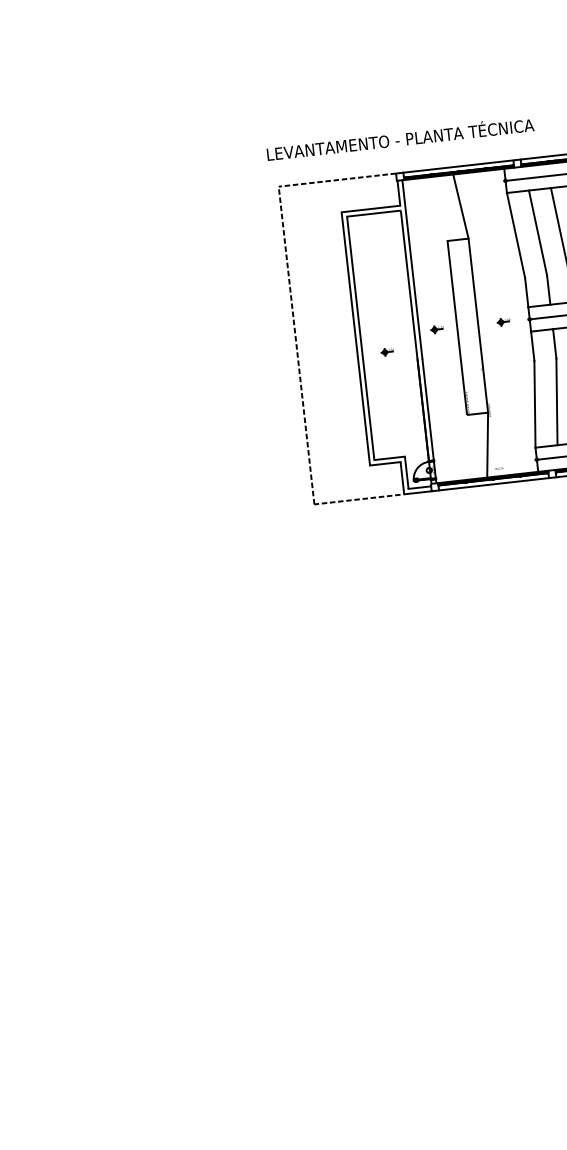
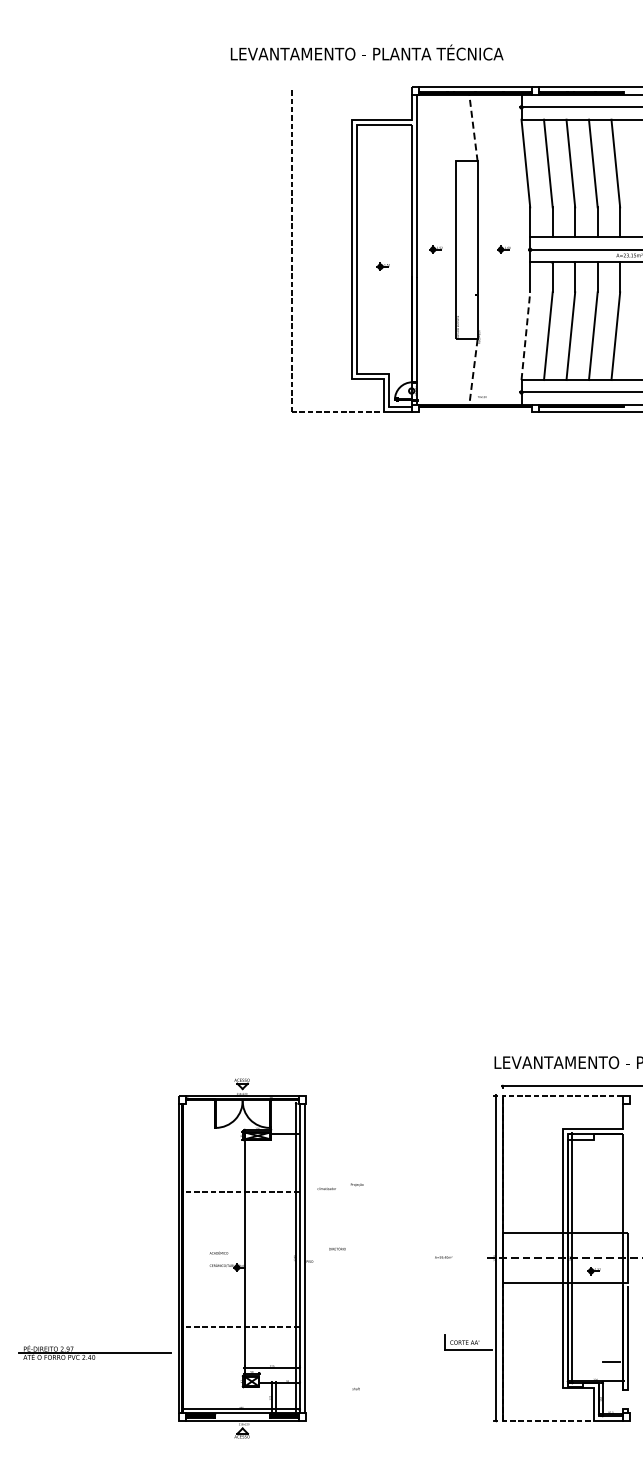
text: (399, 138) -> (366, 52), moved
line: (337, 180) -> (351, 87), removed
line: (460, 205) -> (473, 127), solid -> dashed
line: (534, 403) -> (525, 335), solid -> dashed
line: (487, 445) -> (473, 372), solid -> dashed
line: (494, 484) -> (475, 412), removed

